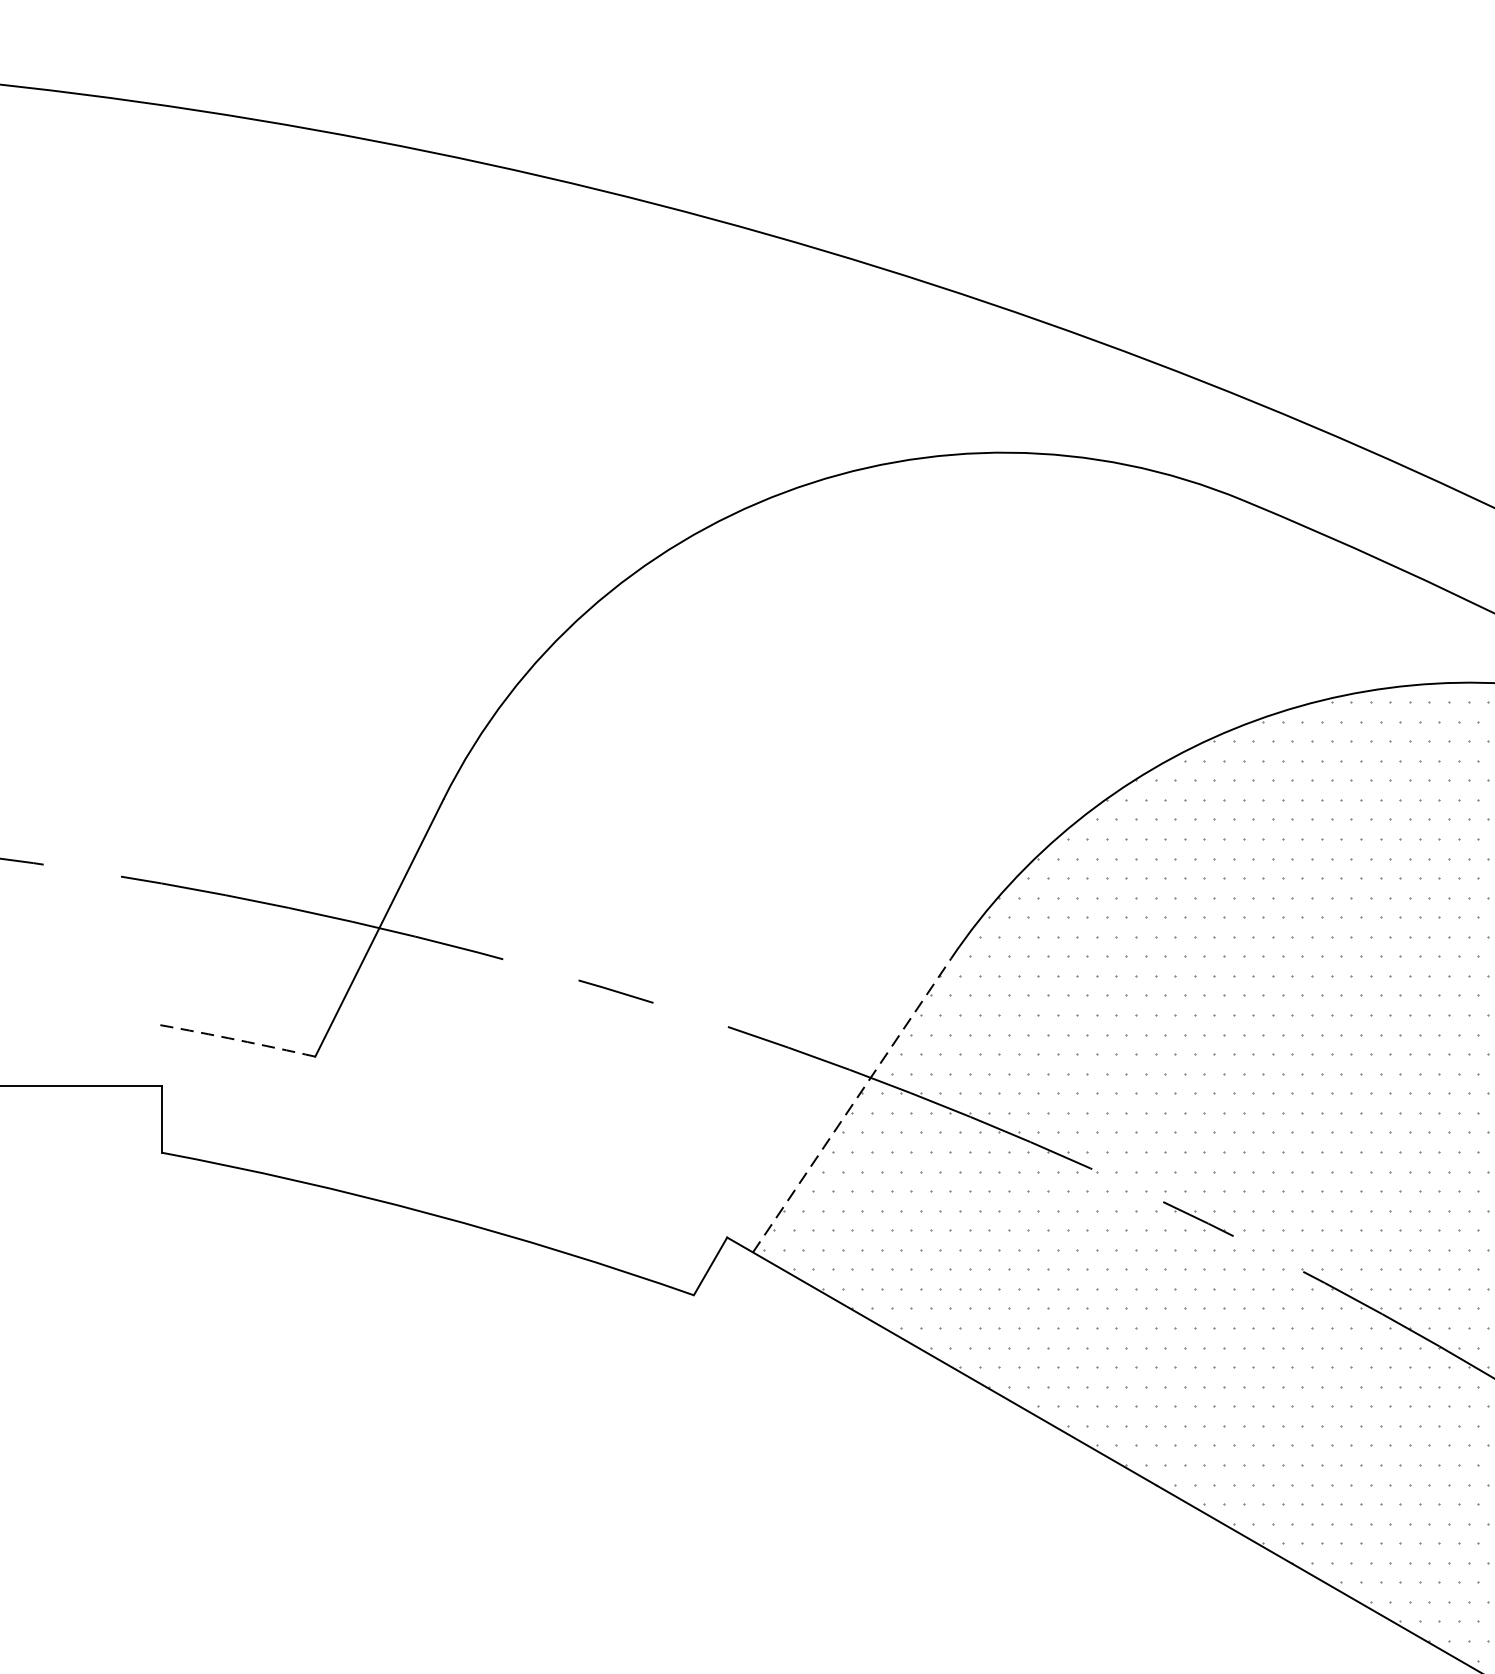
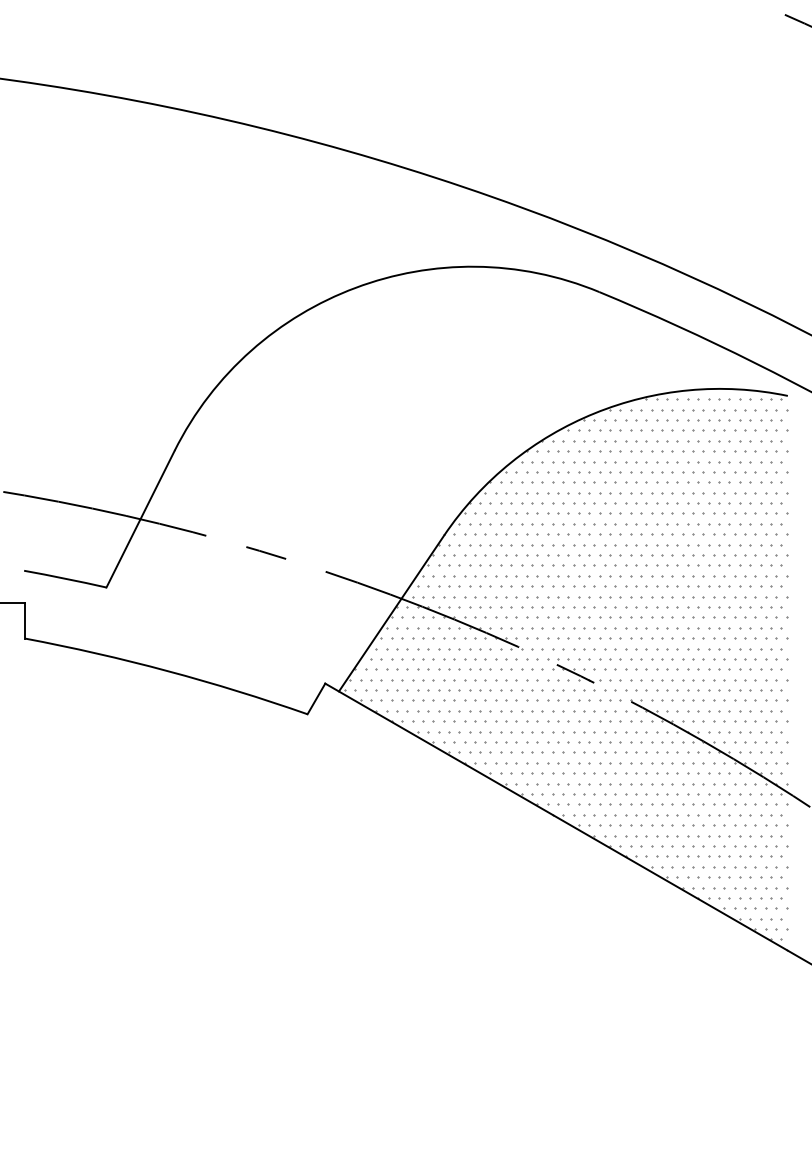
arc: (238, 1039) -> (65, 578), dashed -> solid
line: (851, 1105) -> (391, 613), dashed -> solid

